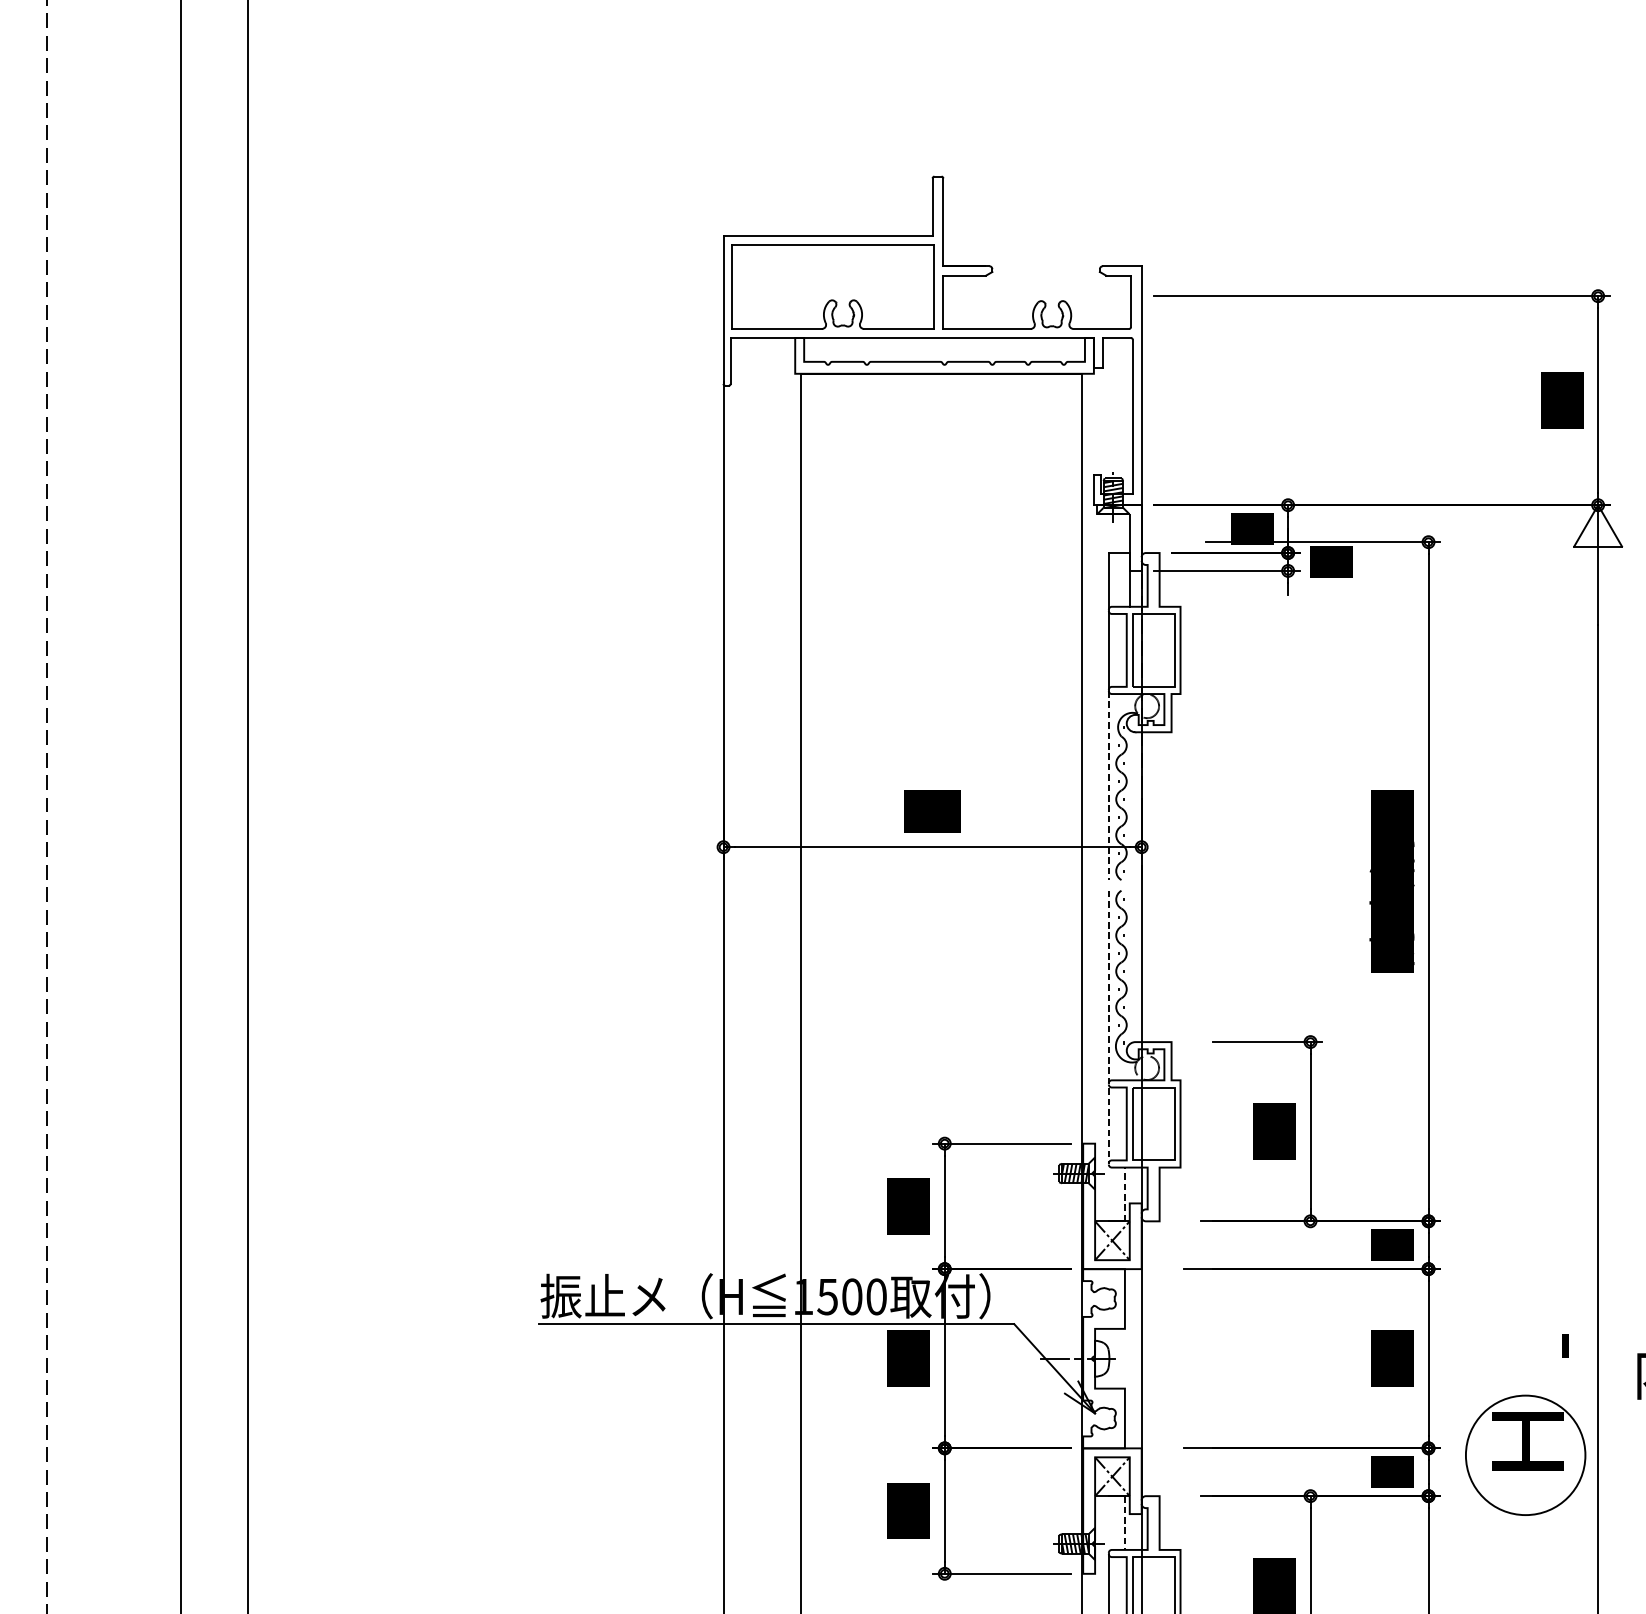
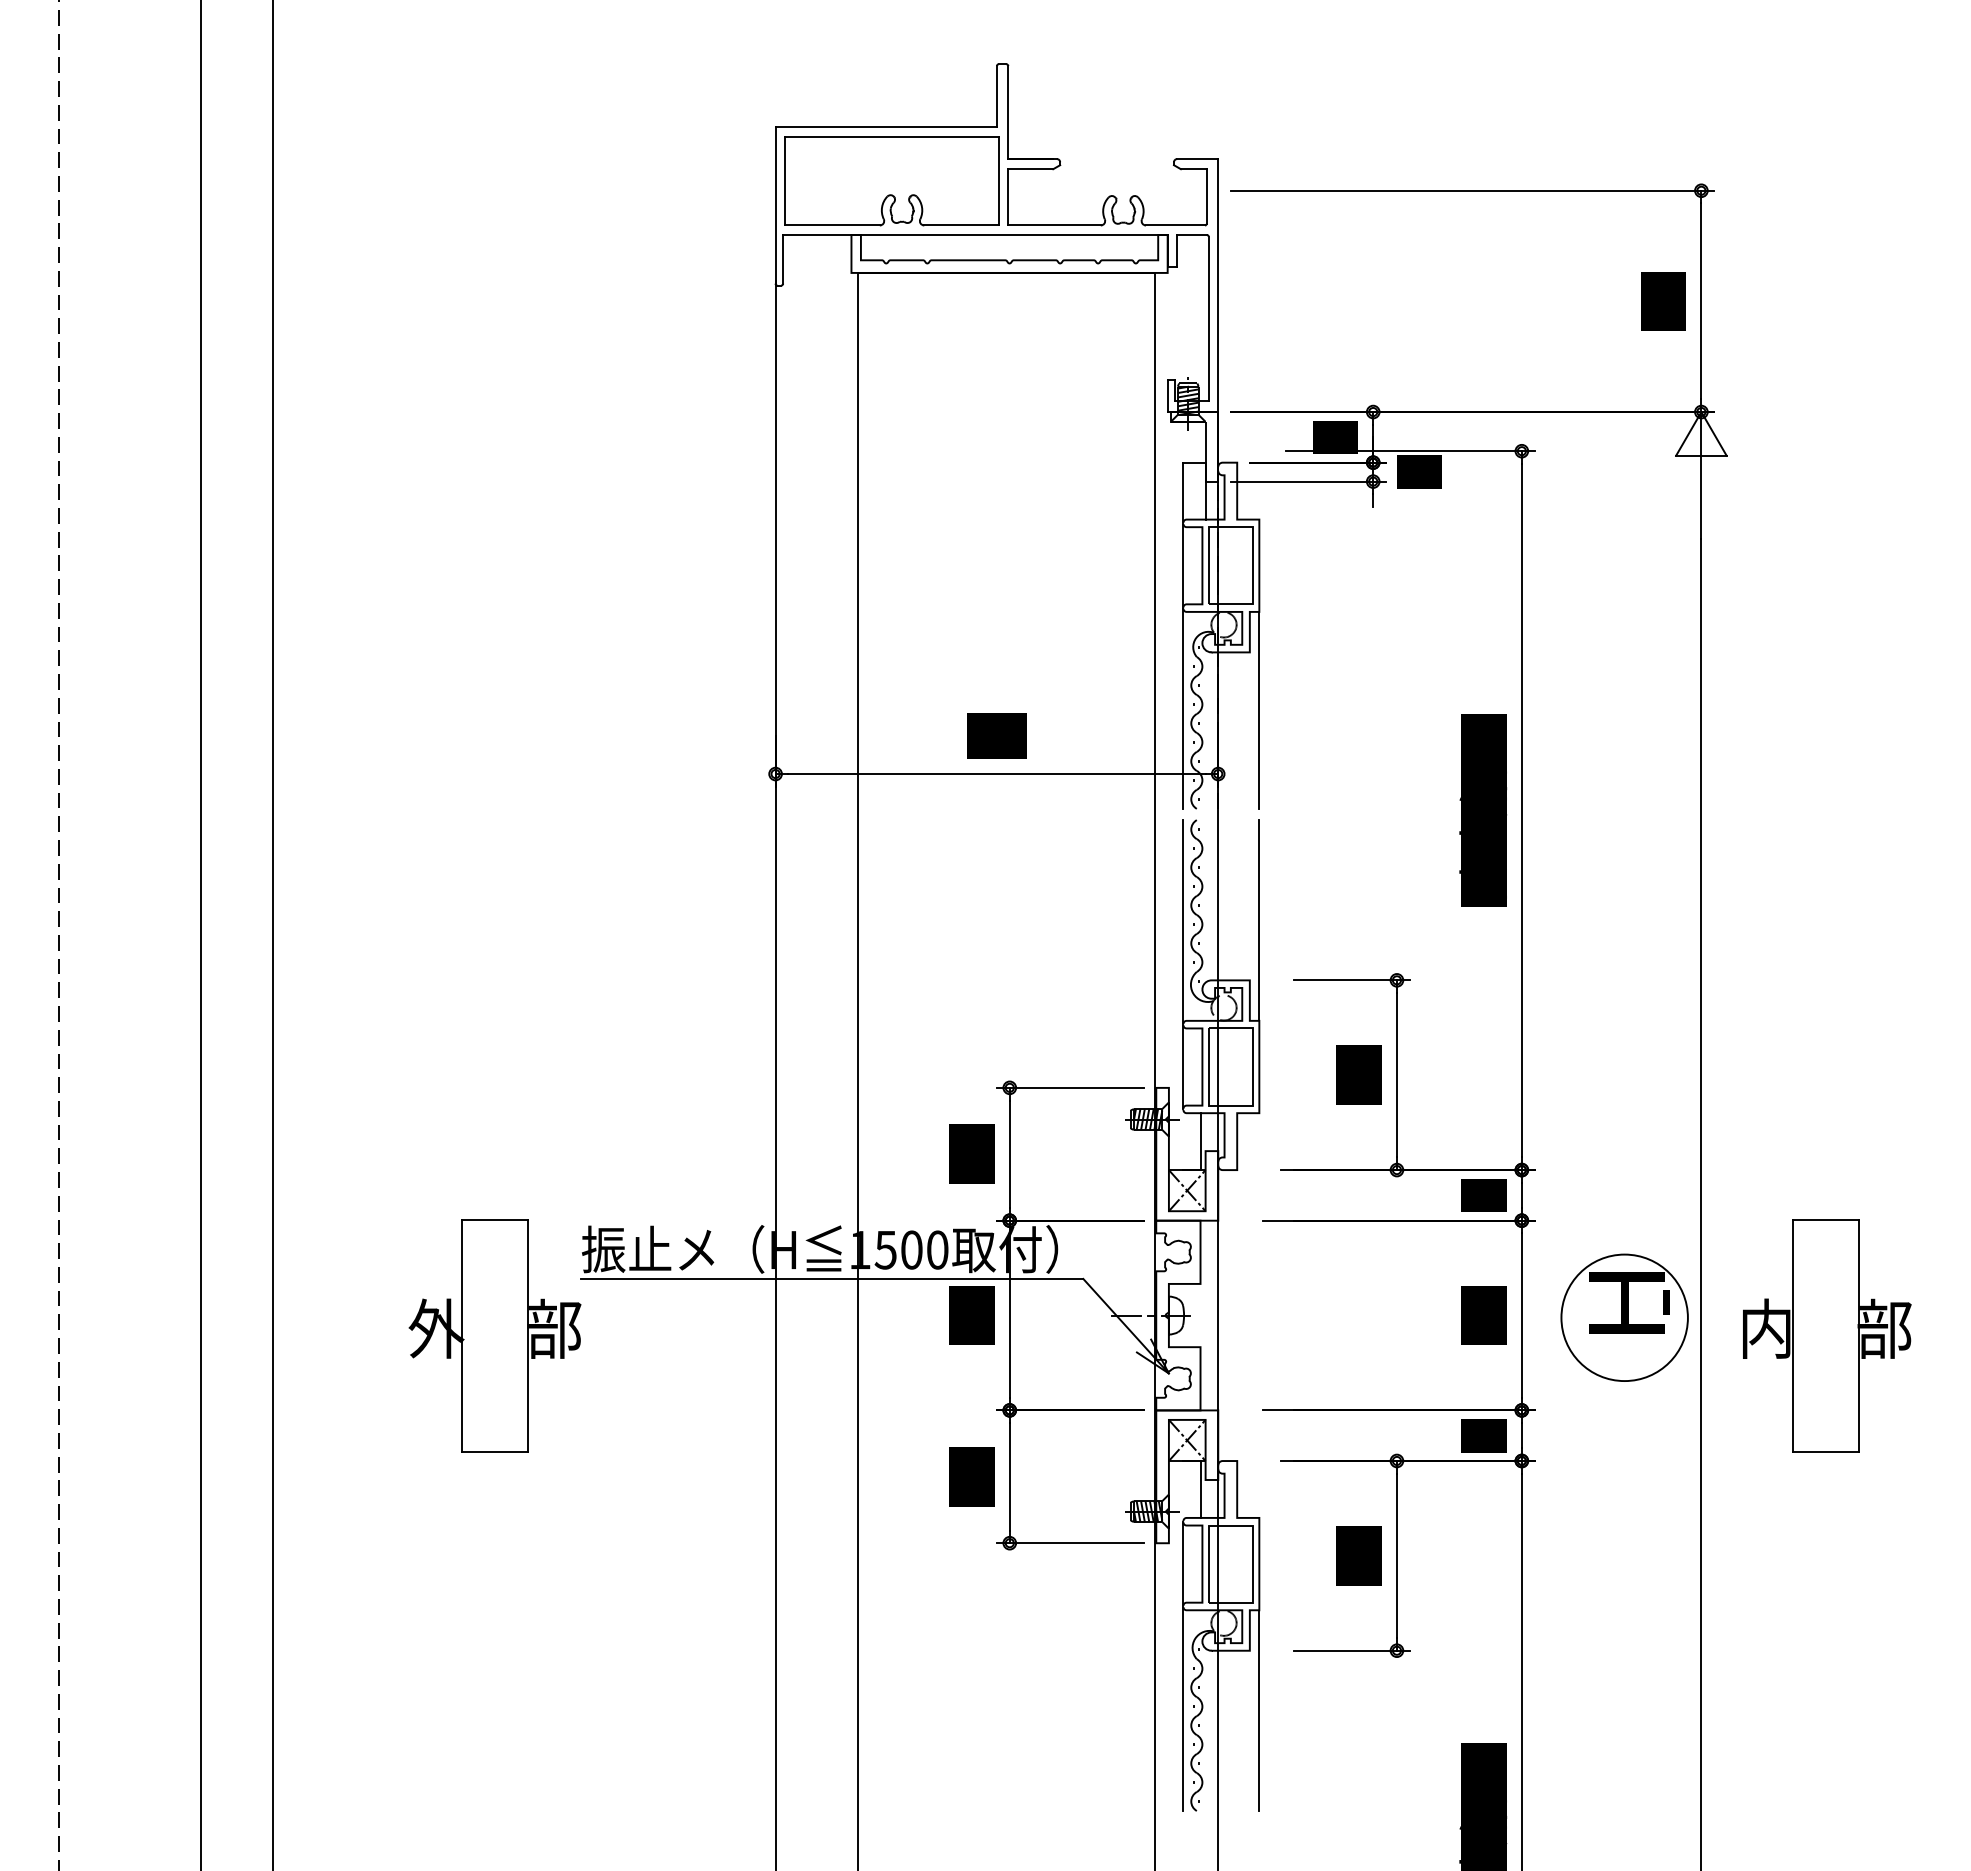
line: (1108, 786) -> (1183, 709), dashed -> solid
line: (1180, 786) -> (1259, 709), added
line: (1180, 984) -> (1259, 919), added
line: (1108, 1027) -> (1183, 964), dashed -> solid
line: (1124, 1194) -> (1200, 1141), dashed -> solid
part: (457, 1377) -> (494, 1335), added
part: (1525, 1455) -> (1624, 1317), moved
line: (1124, 1523) -> (1200, 1489), dashed -> solid

